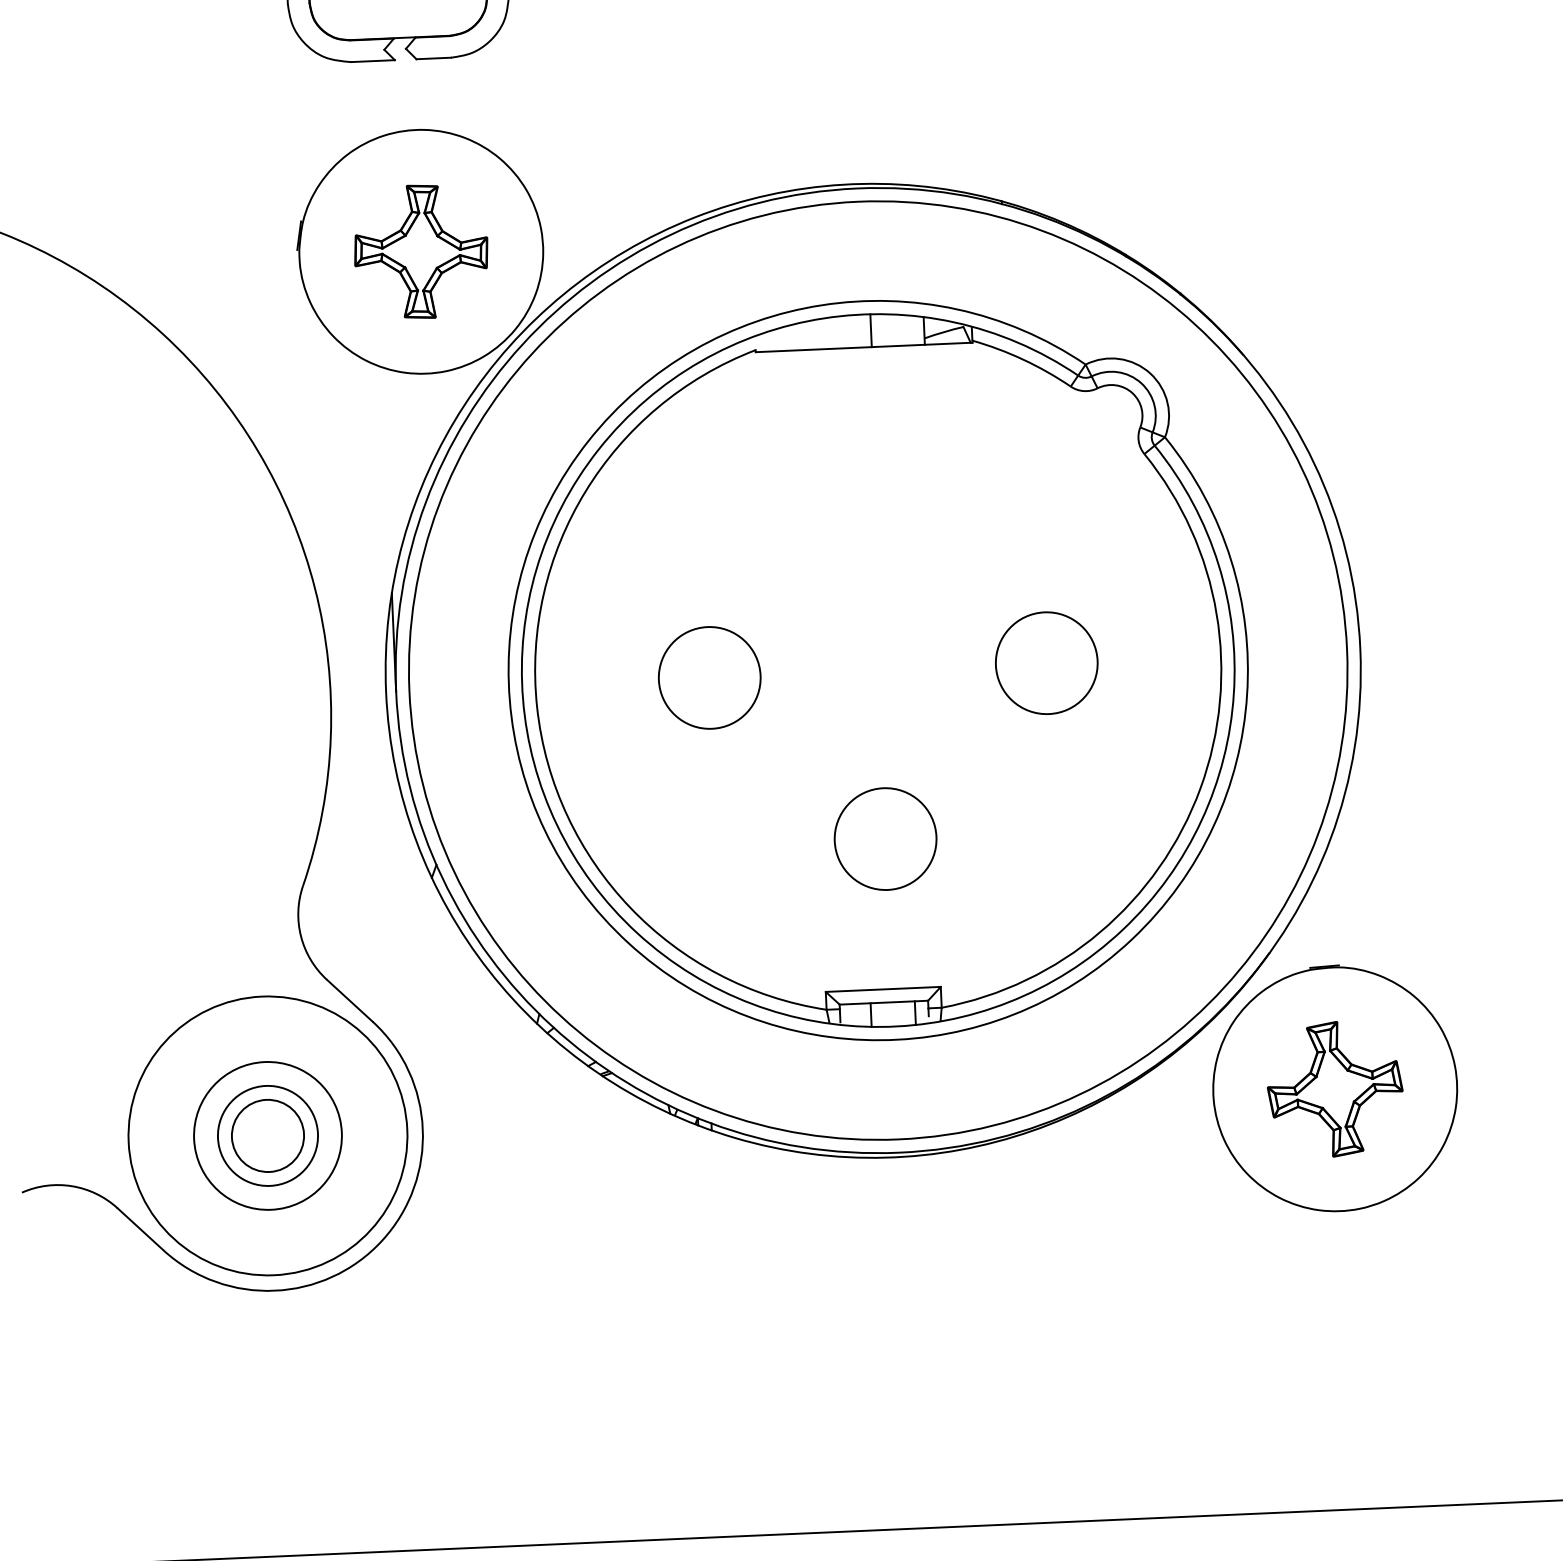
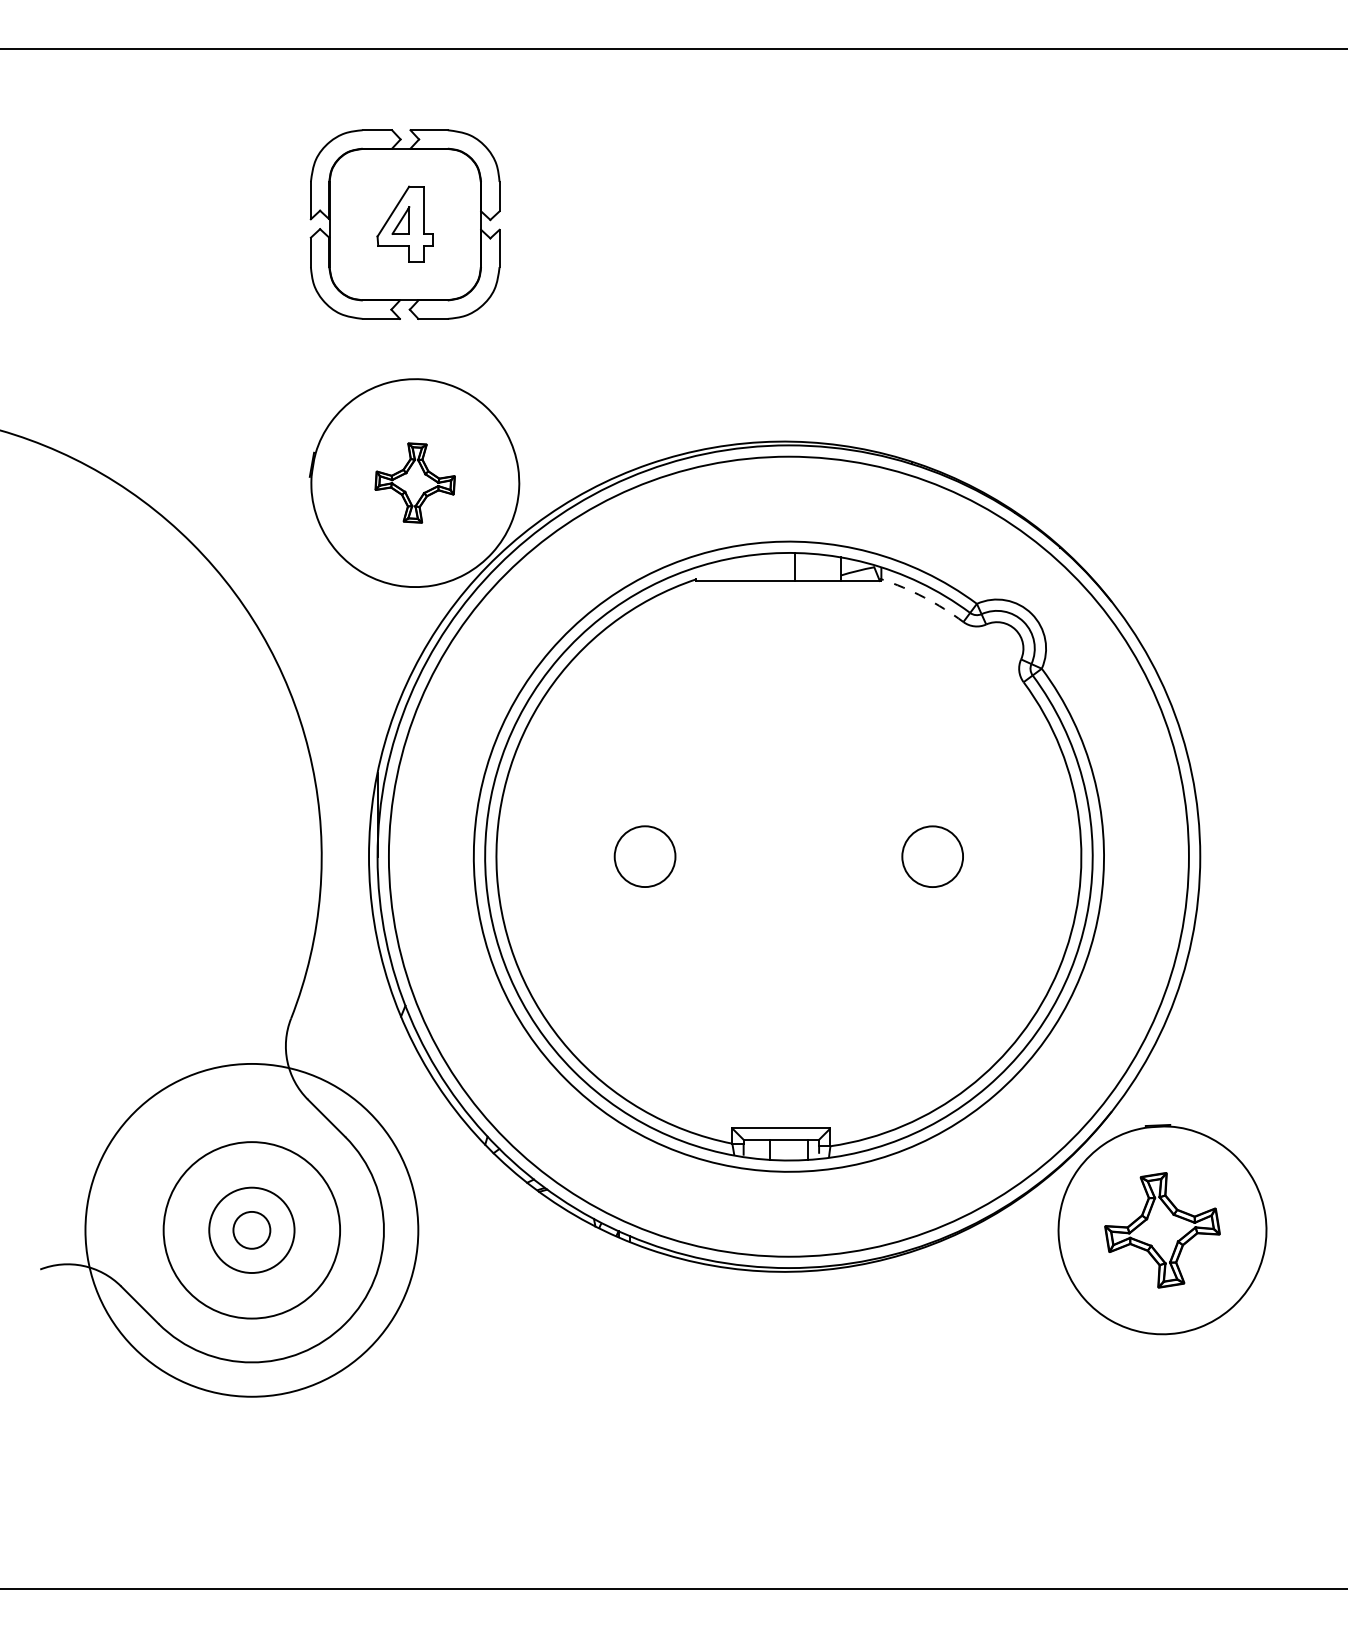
part: (420, 251) -> (414, 482), size x0.7
arc: (1023, 359) -> (924, 597), solid -> dashed
circle: (1046, 662) -> (932, 856), size x0.7
circle: (708, 677) -> (644, 856), size x0.7
circle: (885, 839) -> (788, 1000), removed
circle: (267, 1136) -> (251, 1230), size x0.6
circle: (267, 1136) -> (251, 1230), size x1.4
circle: (267, 1136) -> (251, 1230), size x1.4

